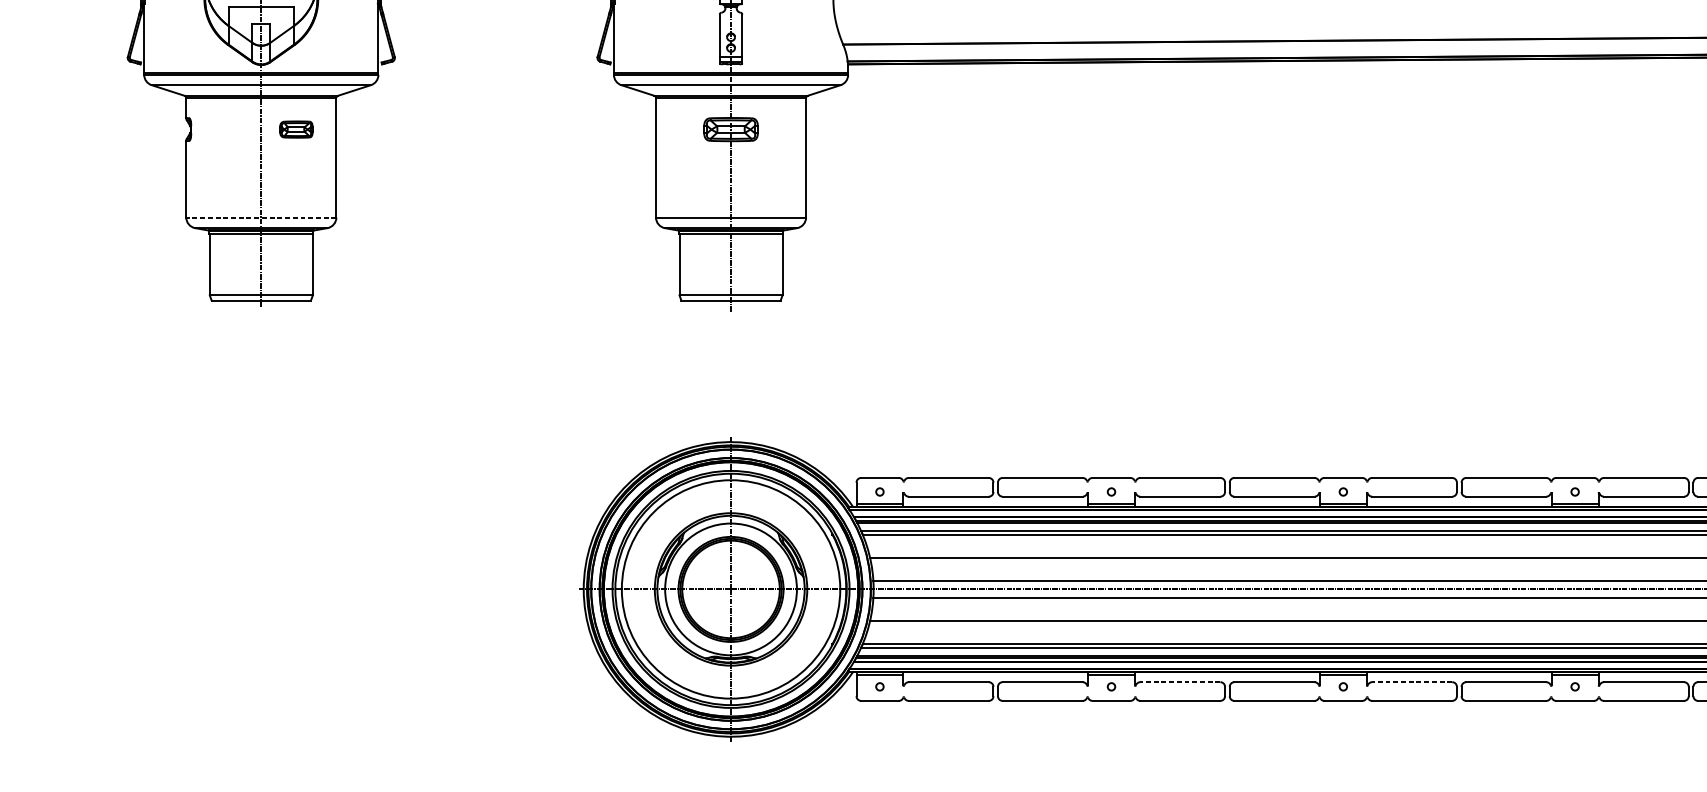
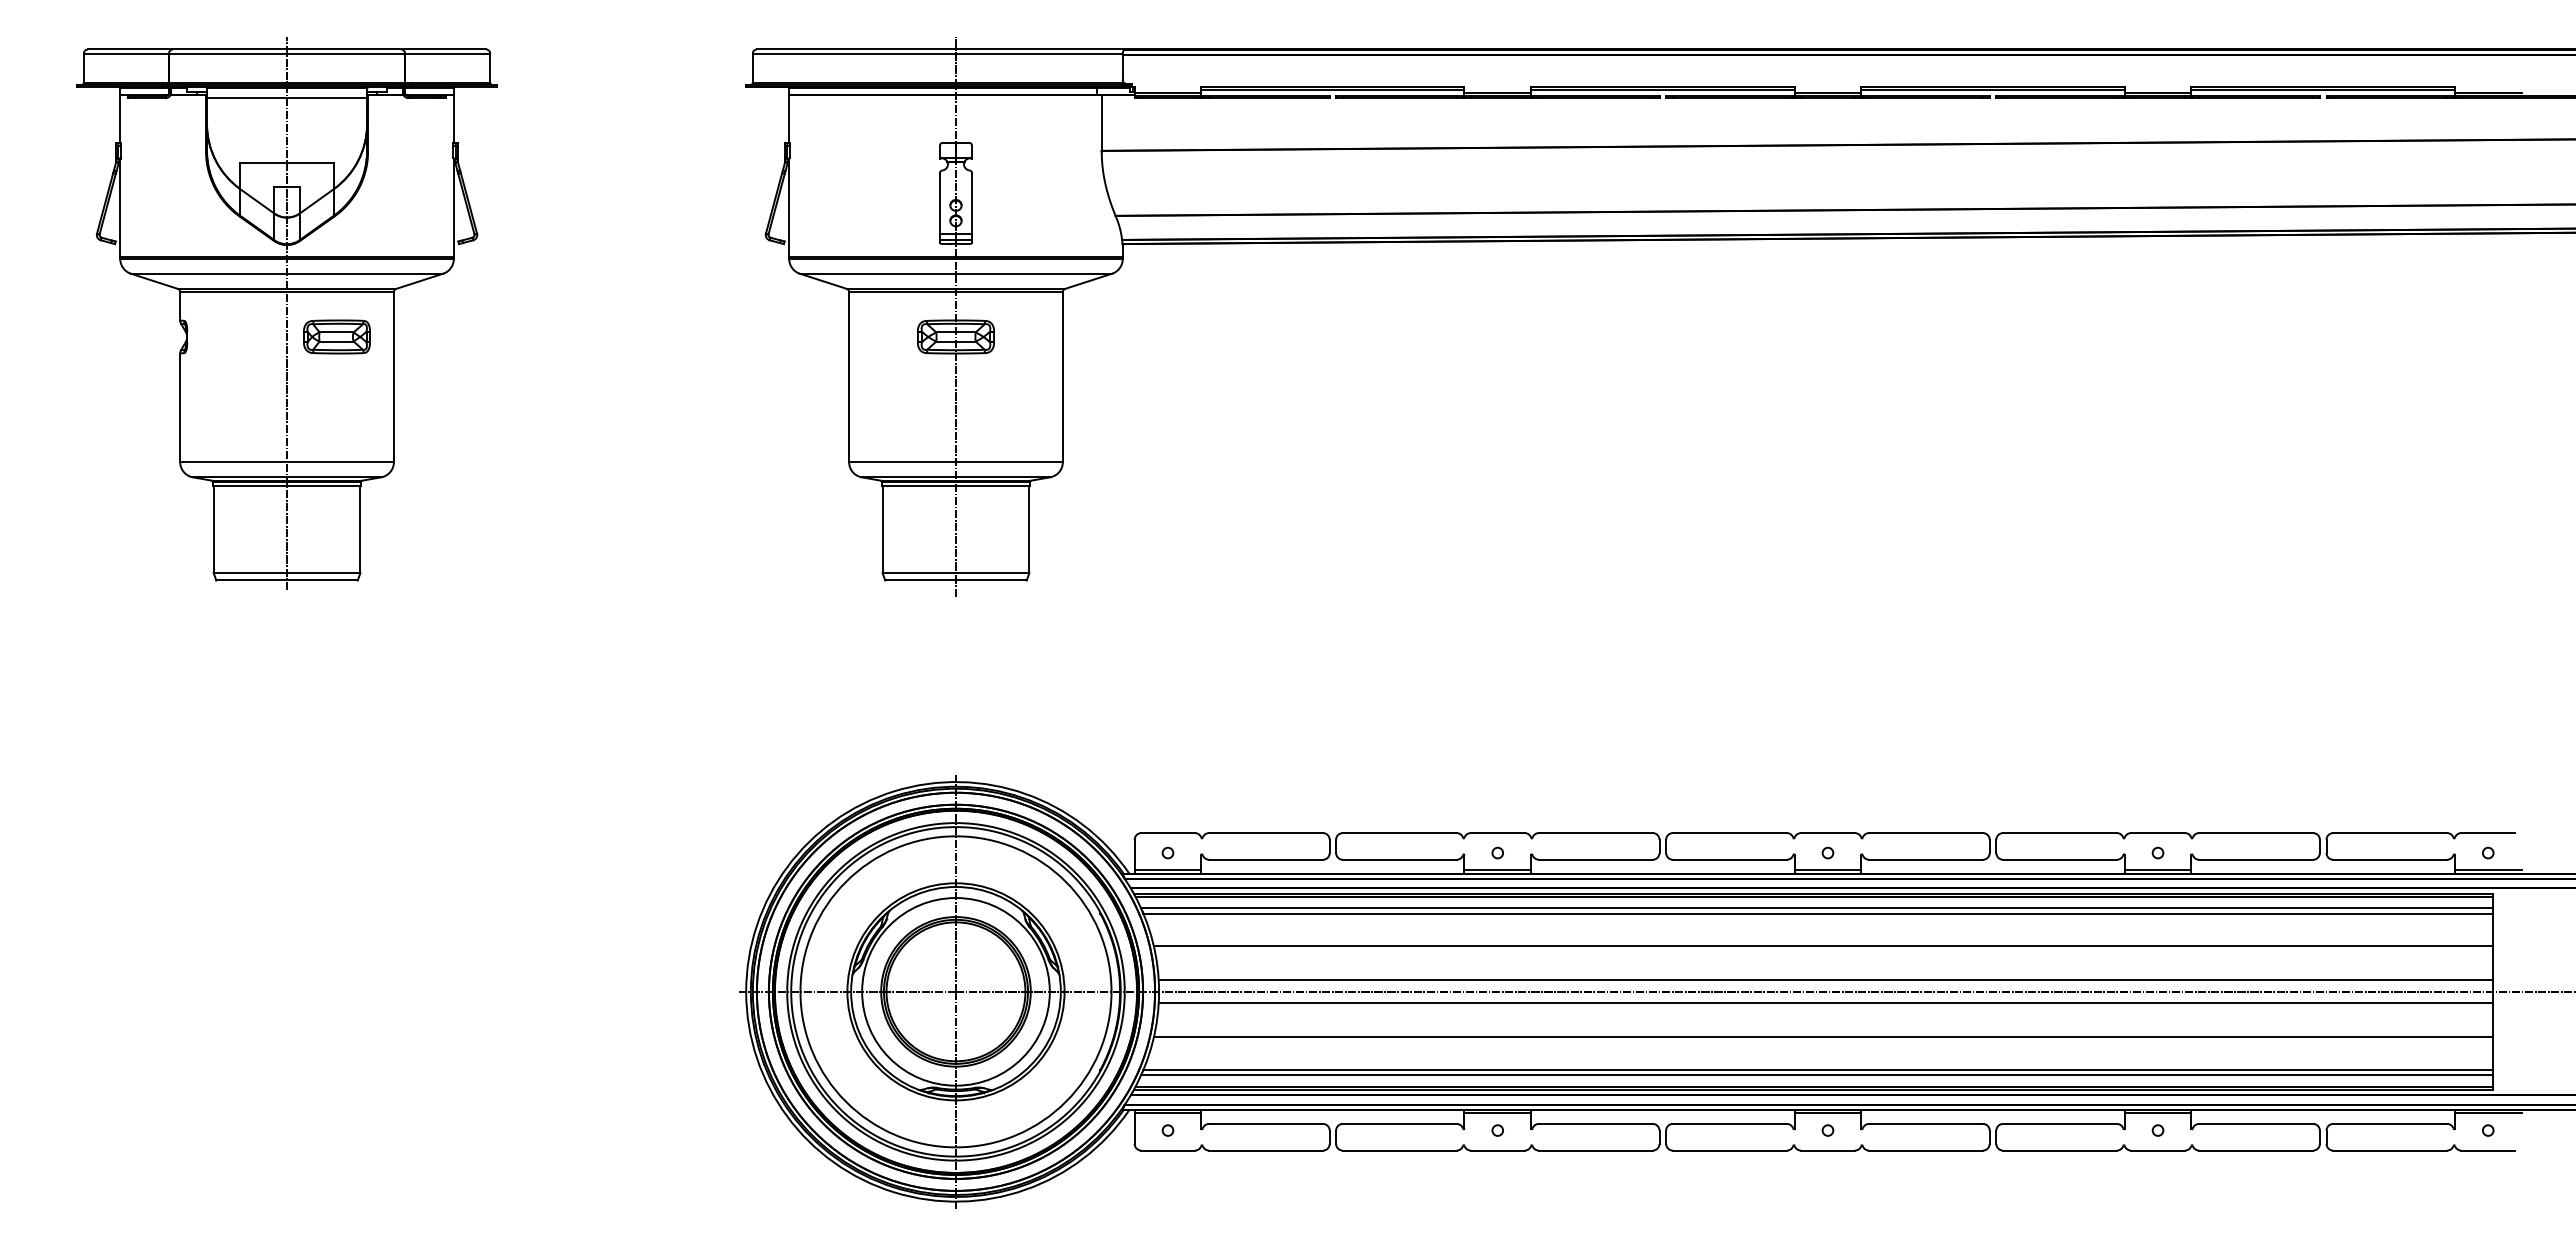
part: (296, 129) -> (336, 336), size x1.43
line: (261, 217) -> (287, 462), dashed -> solid
line: (1180, 681) -> (1595, 1123), dashed -> solid
line: (1412, 681) -> (1926, 1123), dashed -> solid

